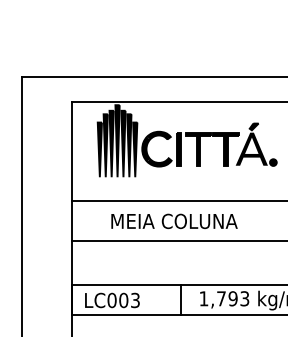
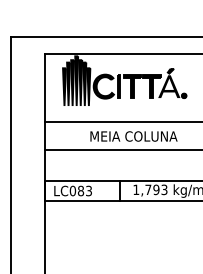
text: (173, 221) -> (133, 136), moved
text: (123, 299) -> (80, 190), LC003 -> LC083

